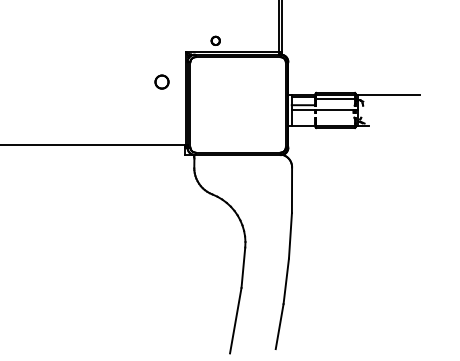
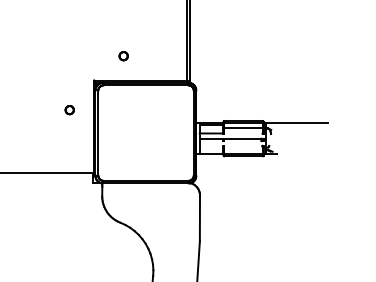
part: (215, 40) -> (123, 55), moved
part: (161, 81) -> (69, 109), size x0.62

